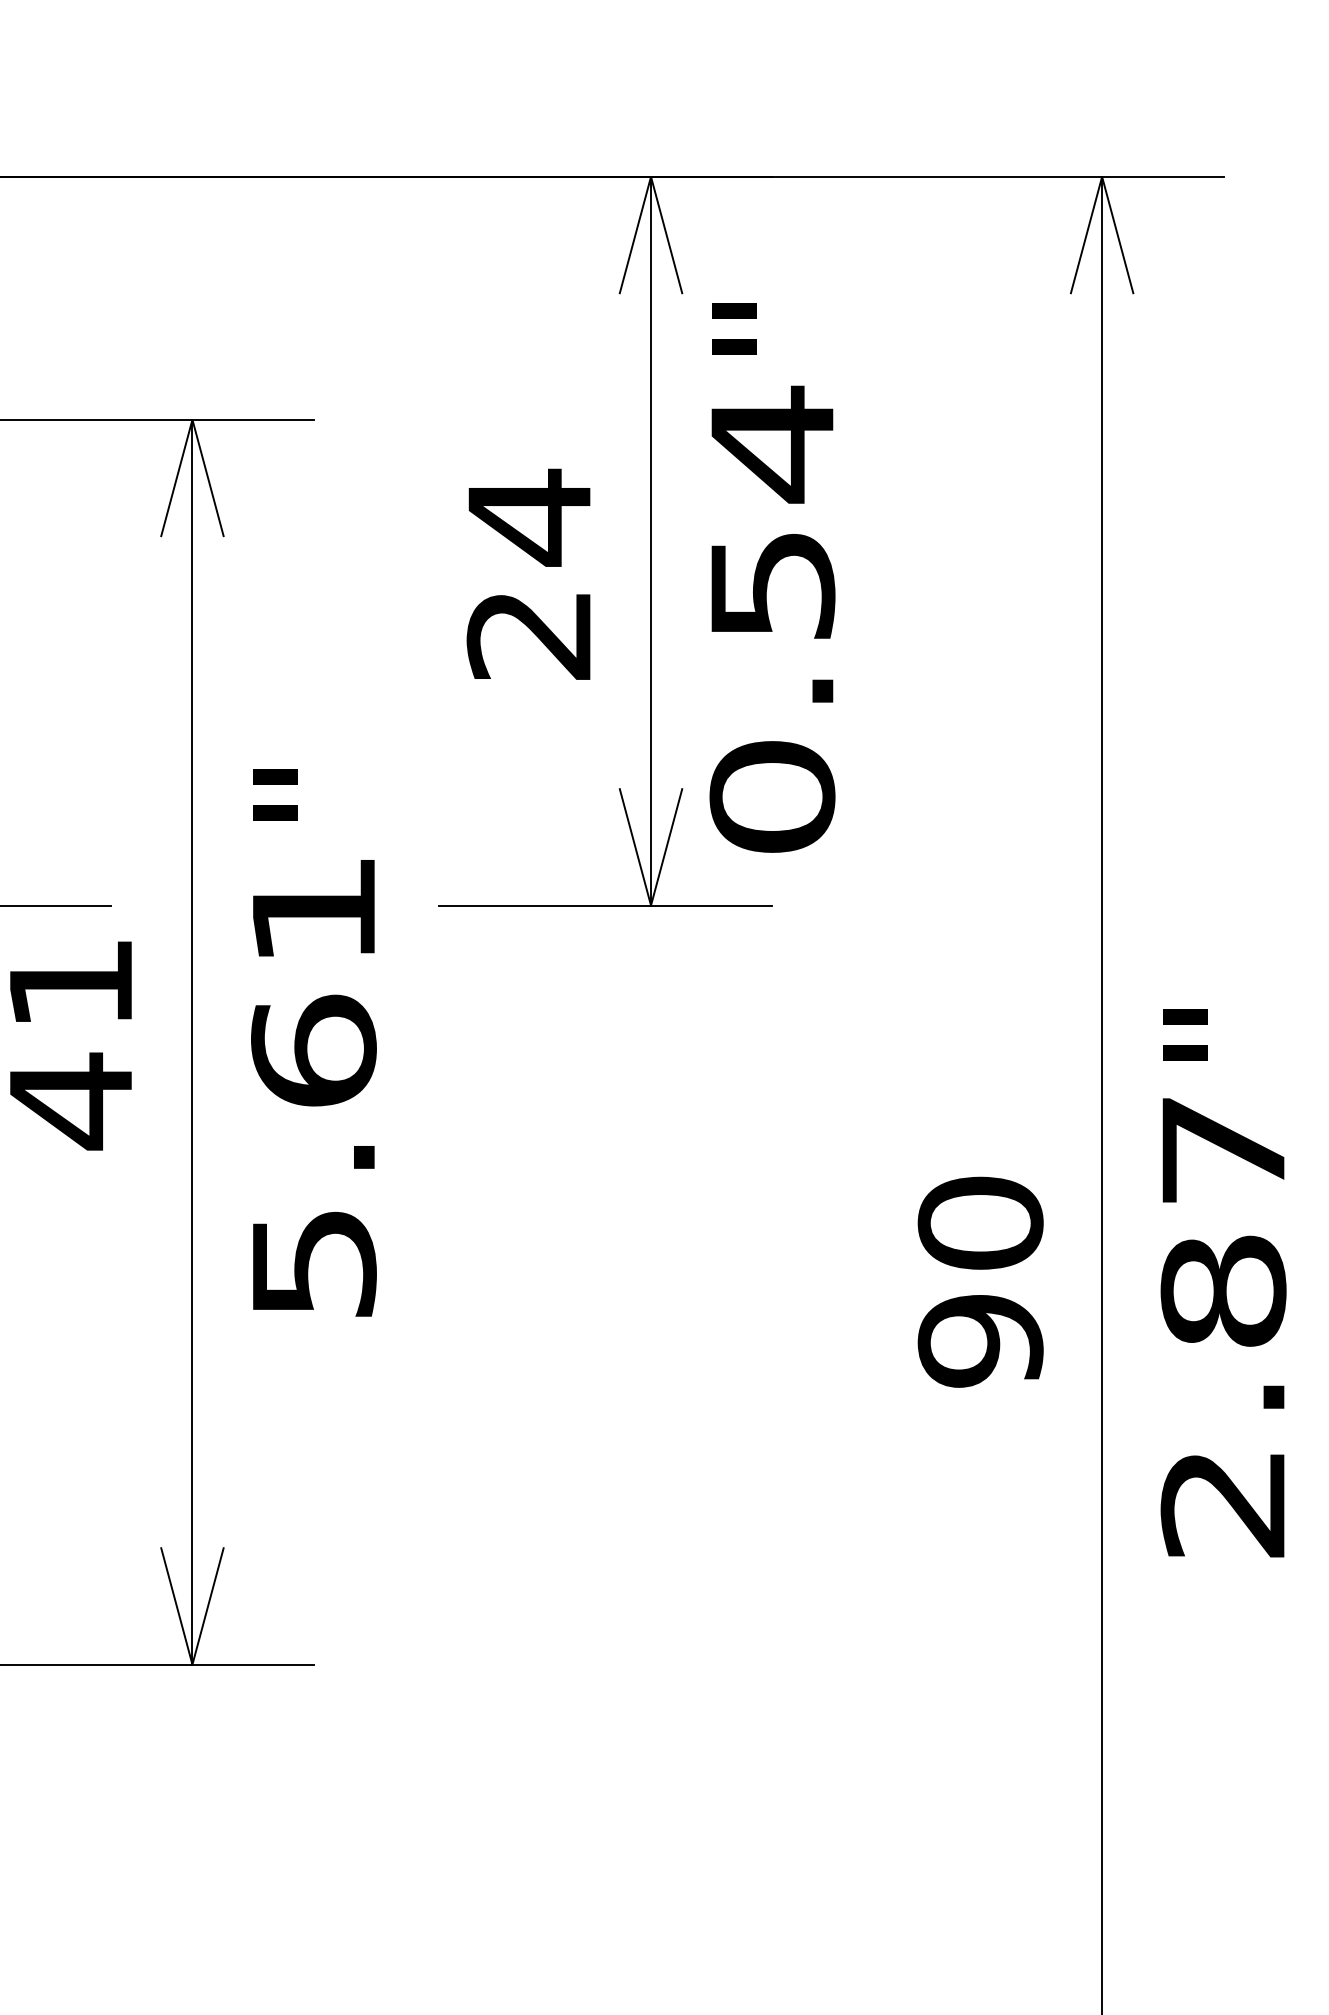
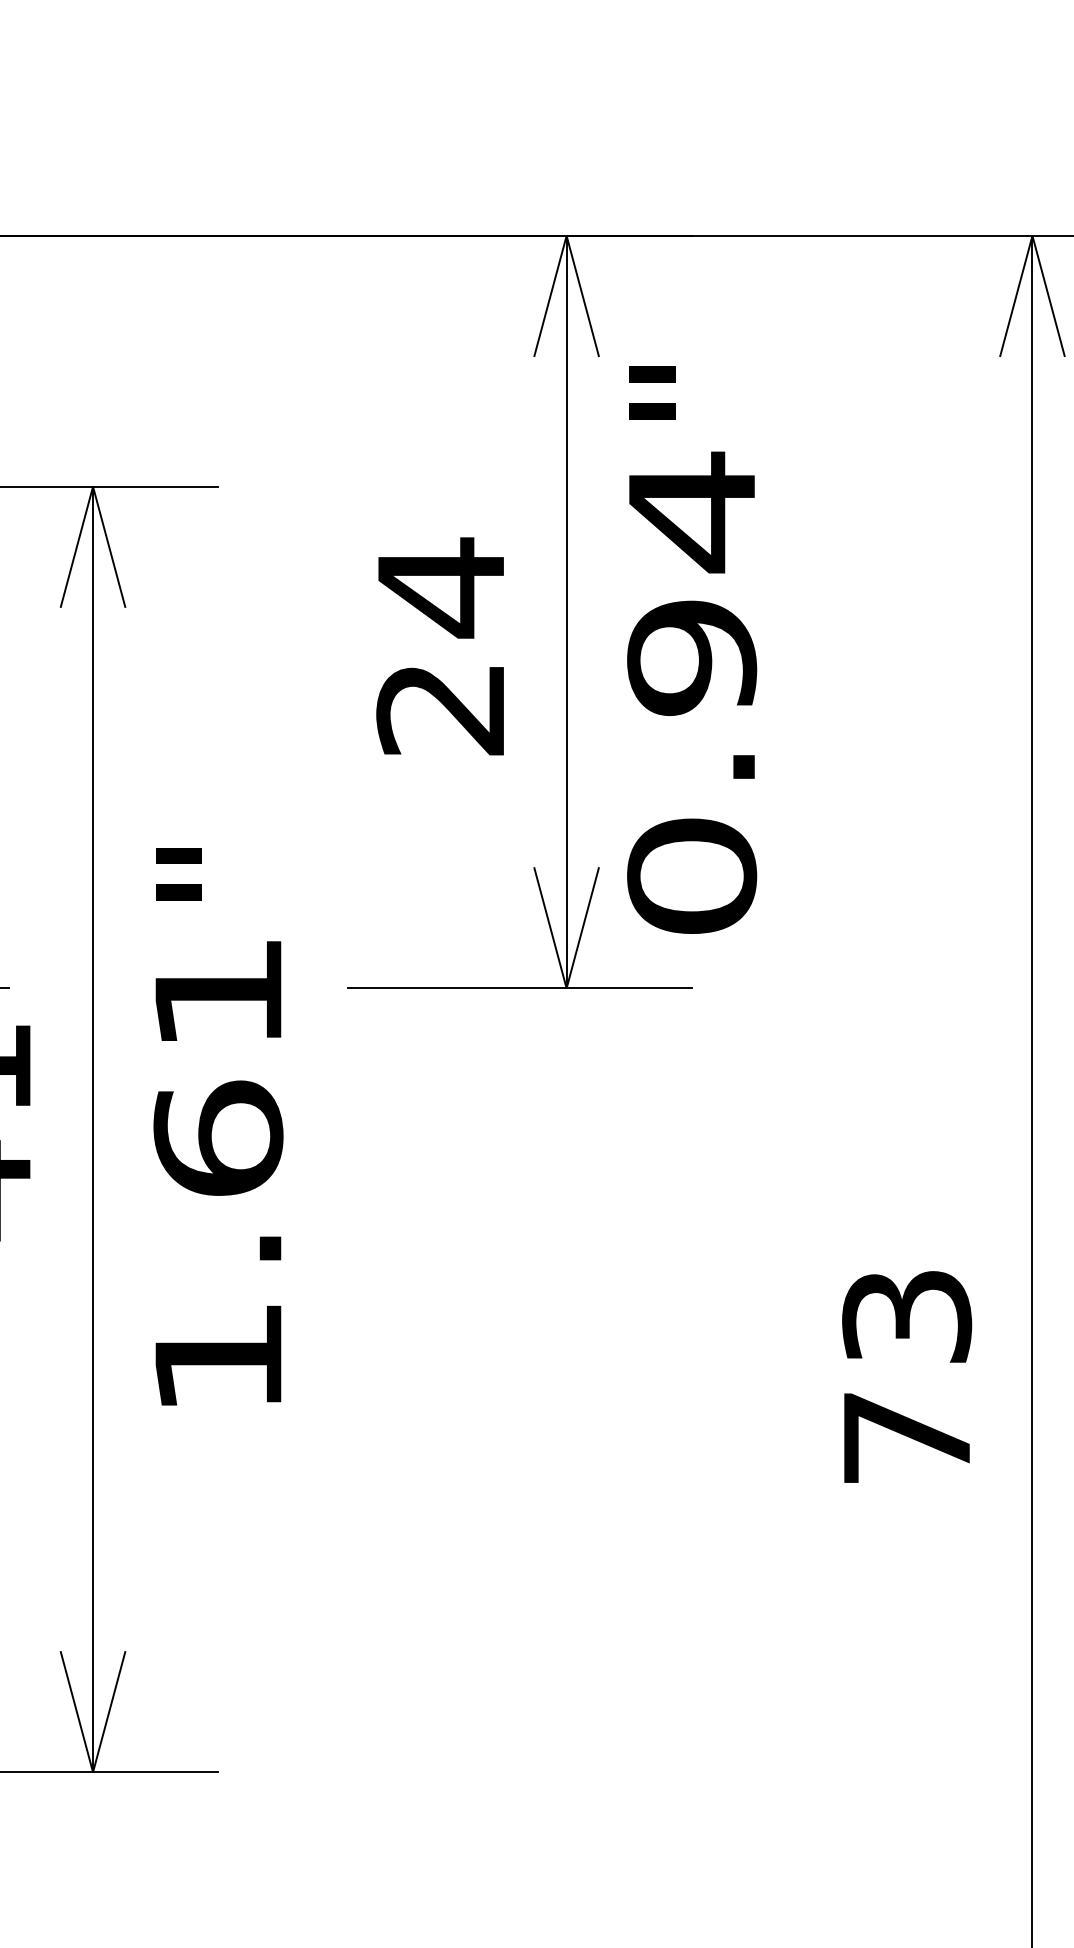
text: (772, 585) -> (692, 657), 0.54 -> 0.94
text: (314, 1263) -> (219, 1358), 5.61 -> 1.61
text: (980, 1281) -> (906, 1376), 90 -> 73

